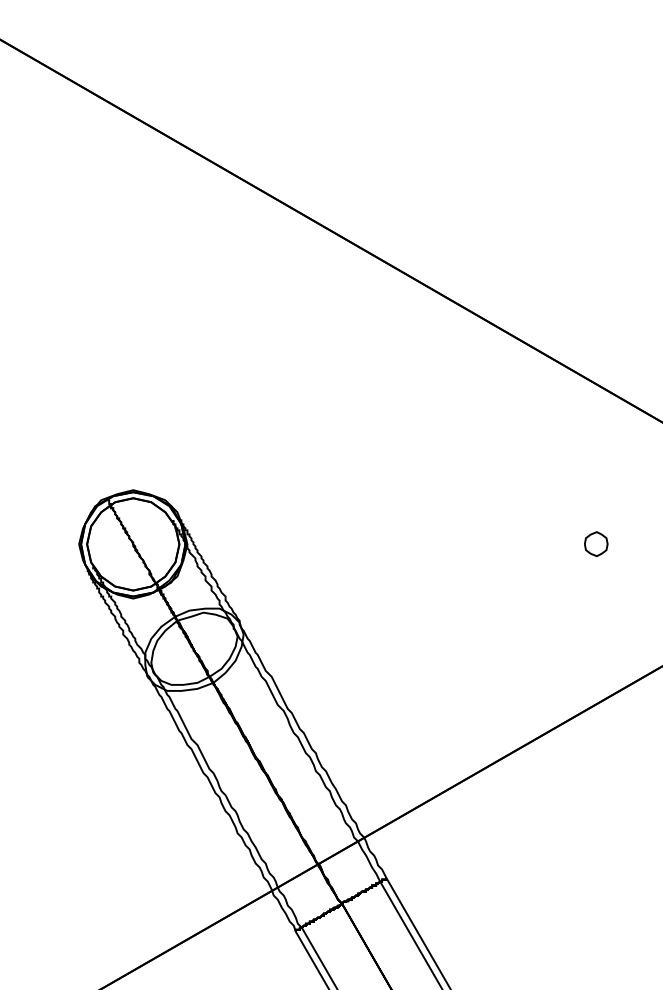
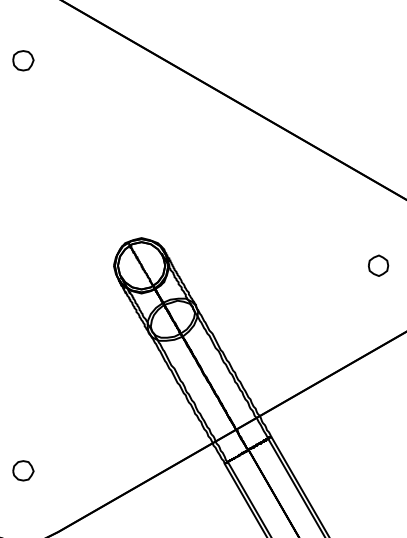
part: (595, 543) -> (378, 265), size x1.67

